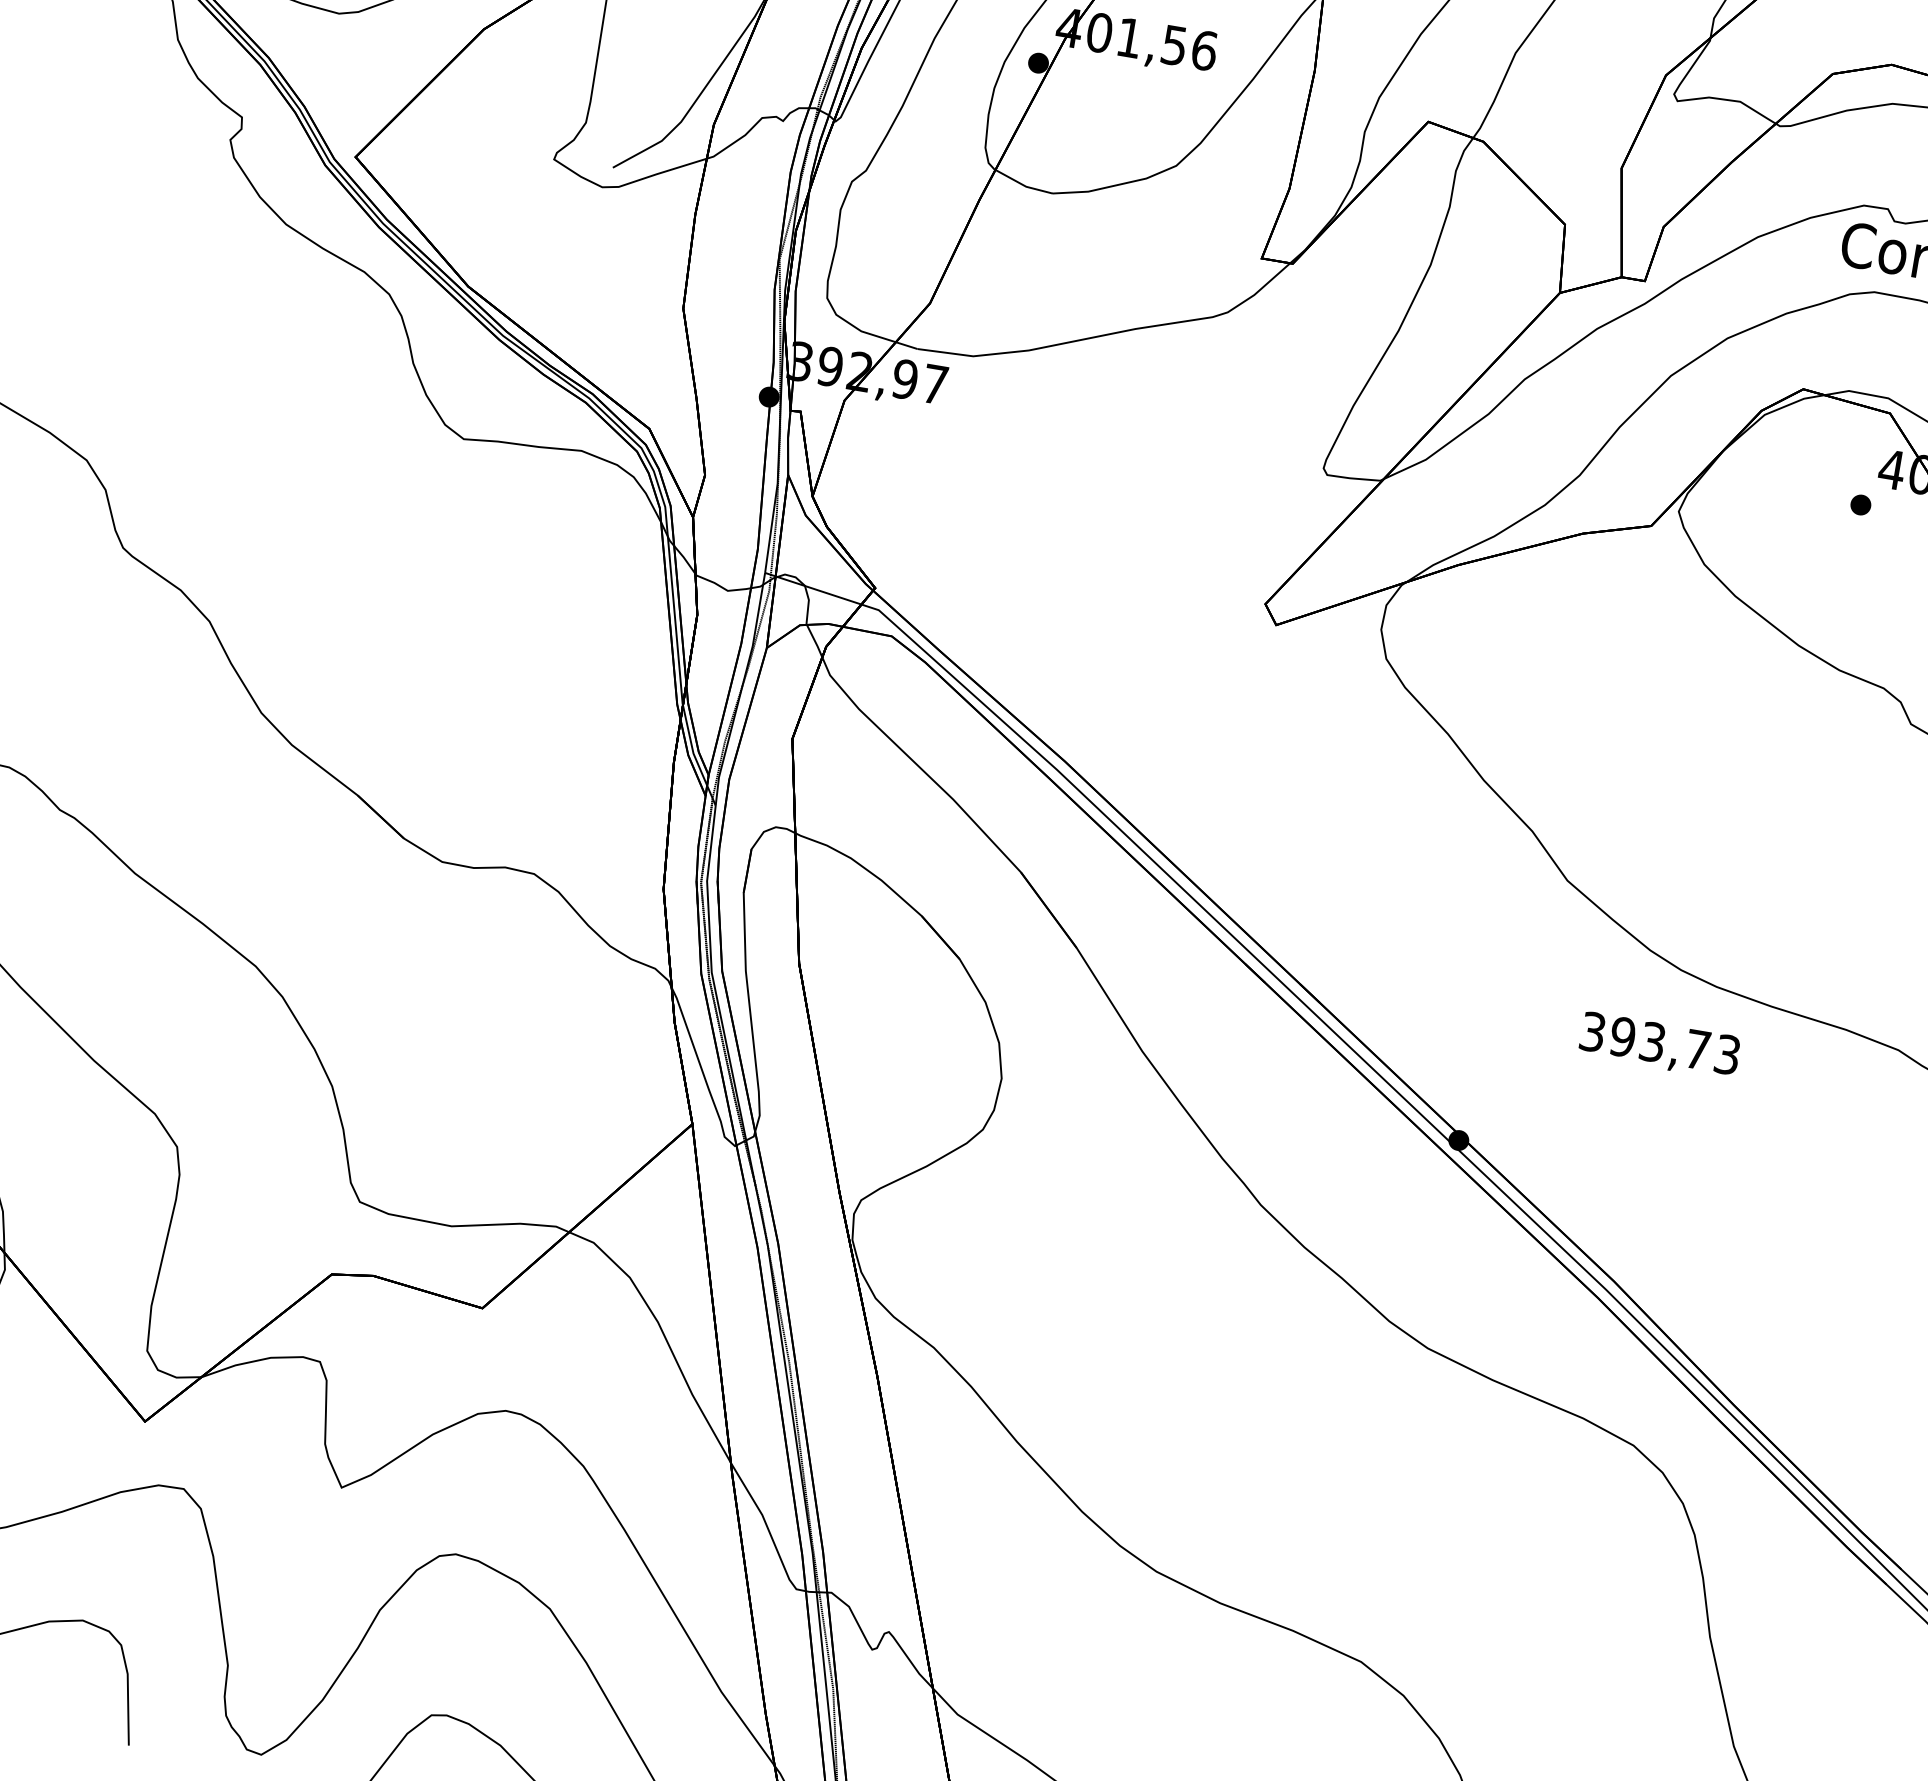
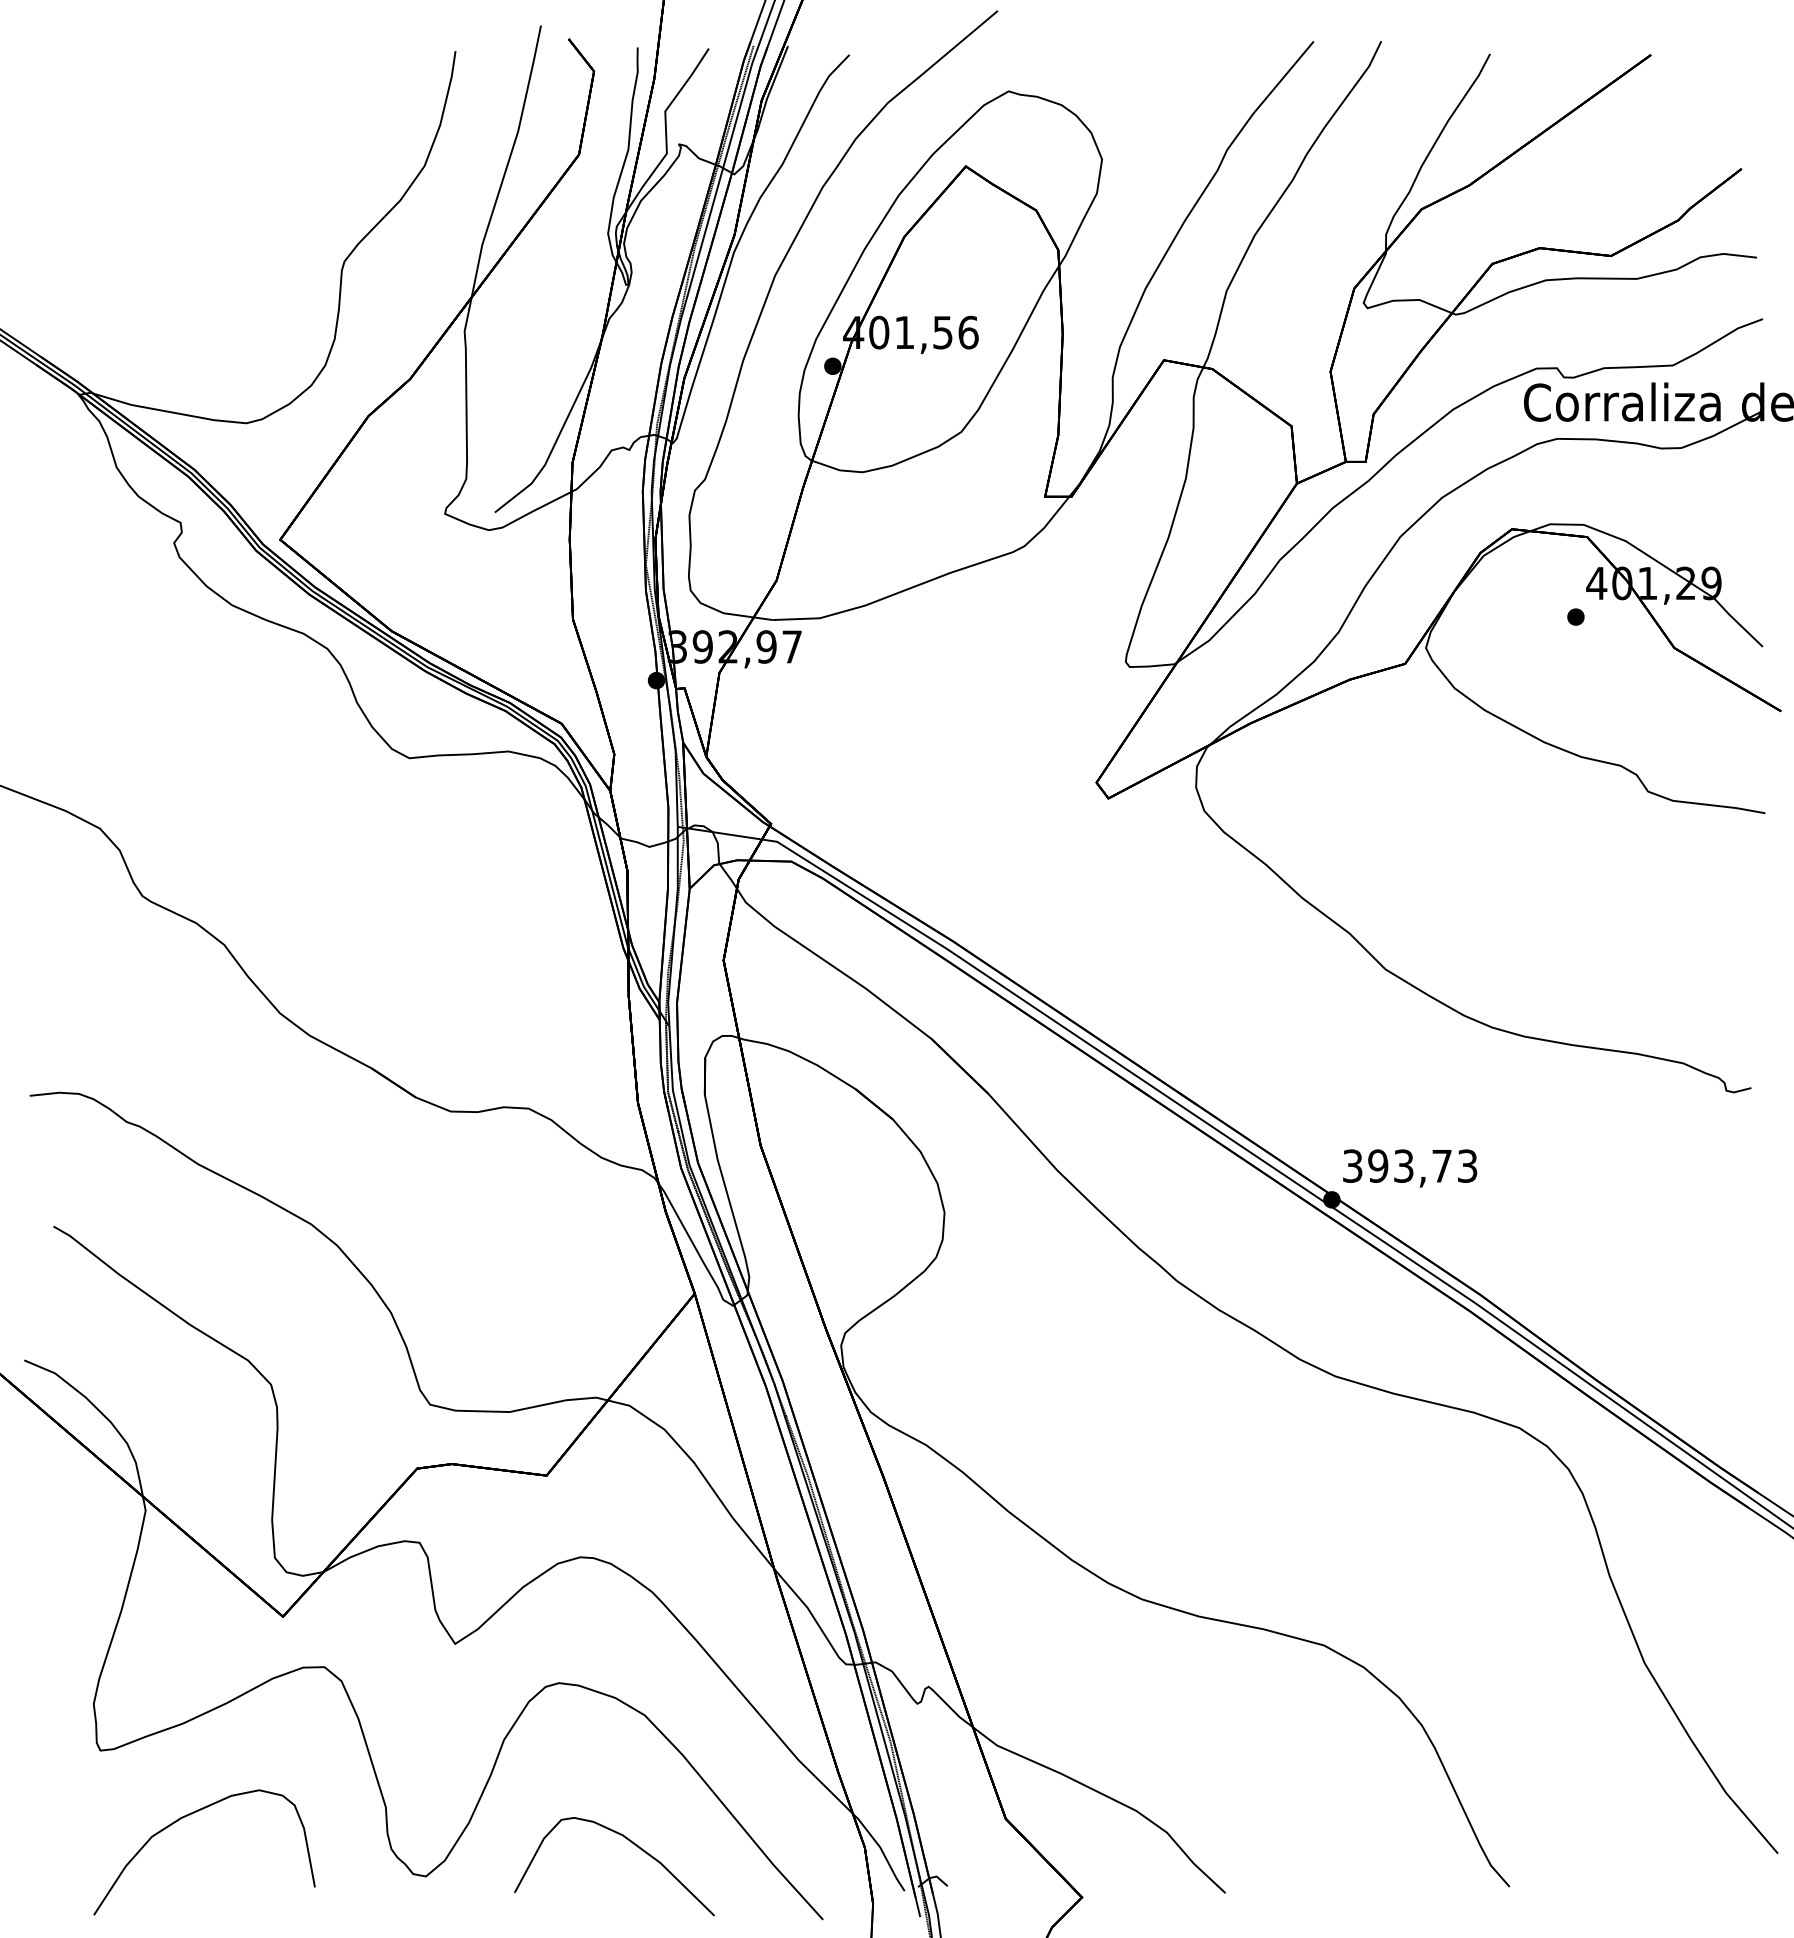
text: (1660, 1046) -> (1410, 1168), moved

